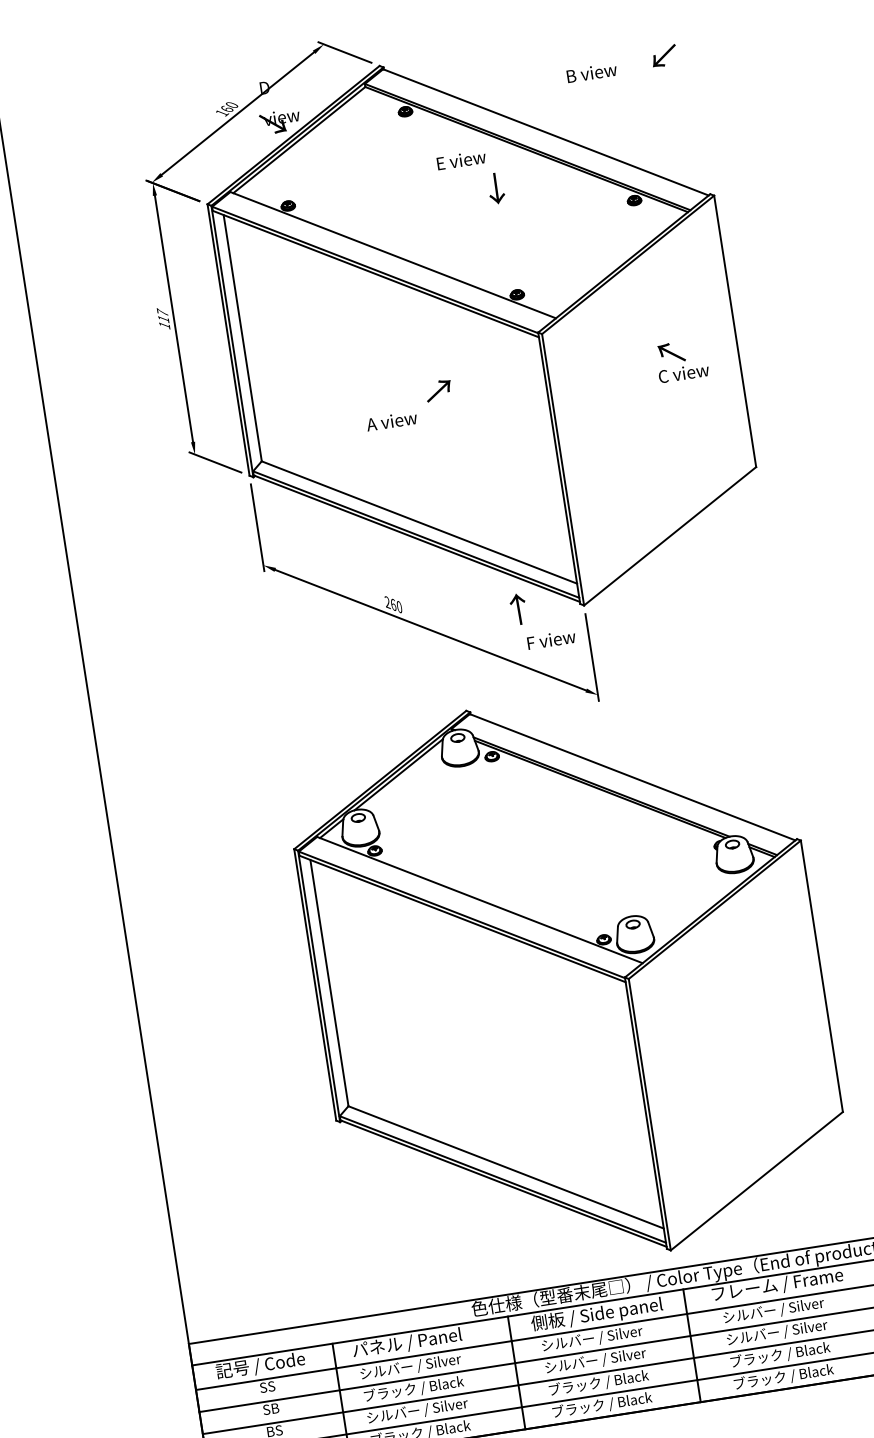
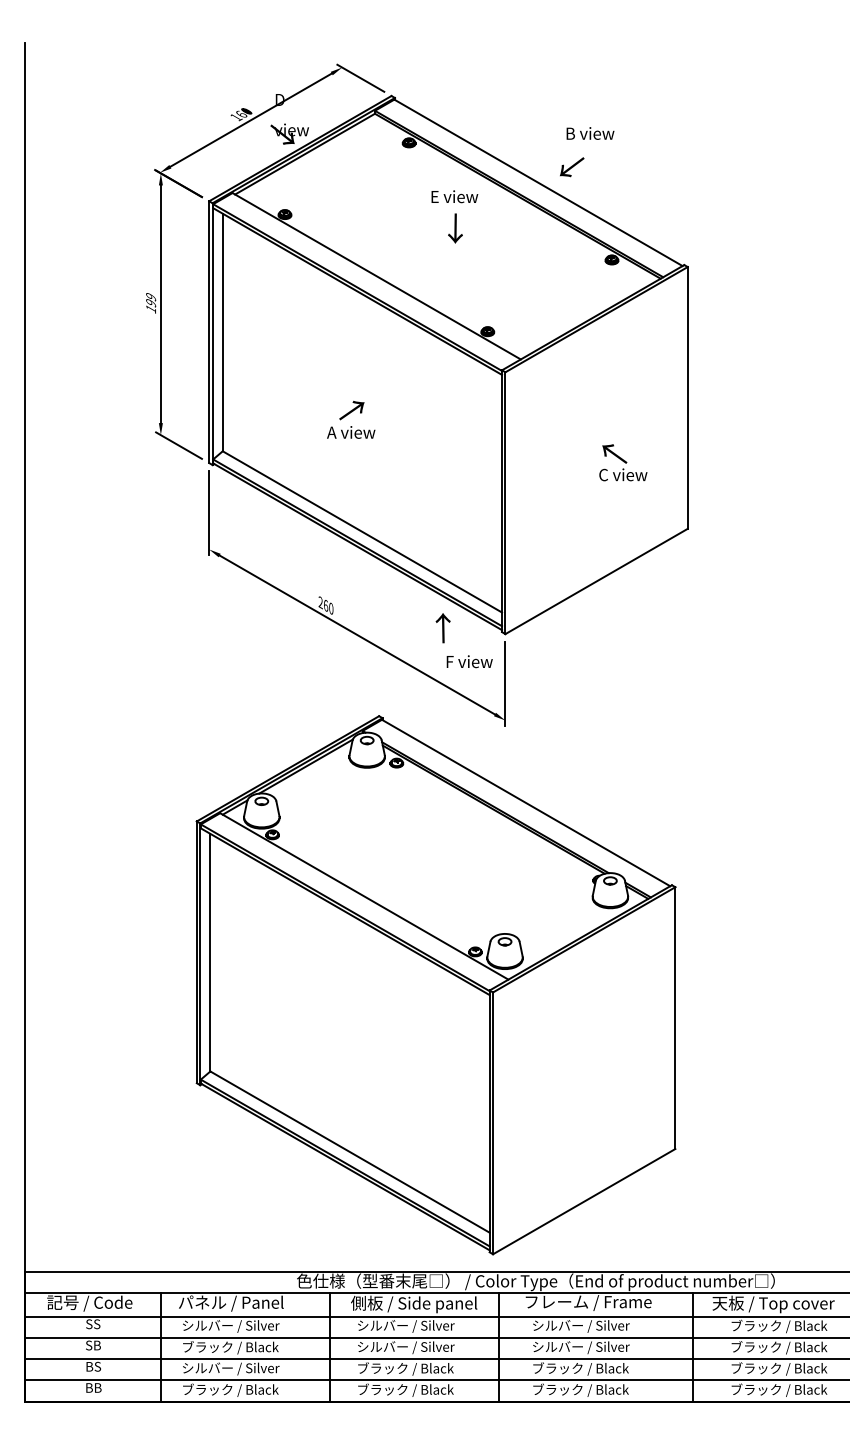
text: (664, 56) -> (572, 167), moved
text: (496, 188) -> (455, 228), moved
text: (163, 314) -> (151, 298), 117 -> 199
text: (682, 360) -> (623, 462), moved
text: (438, 390) -> (351, 410), moved

